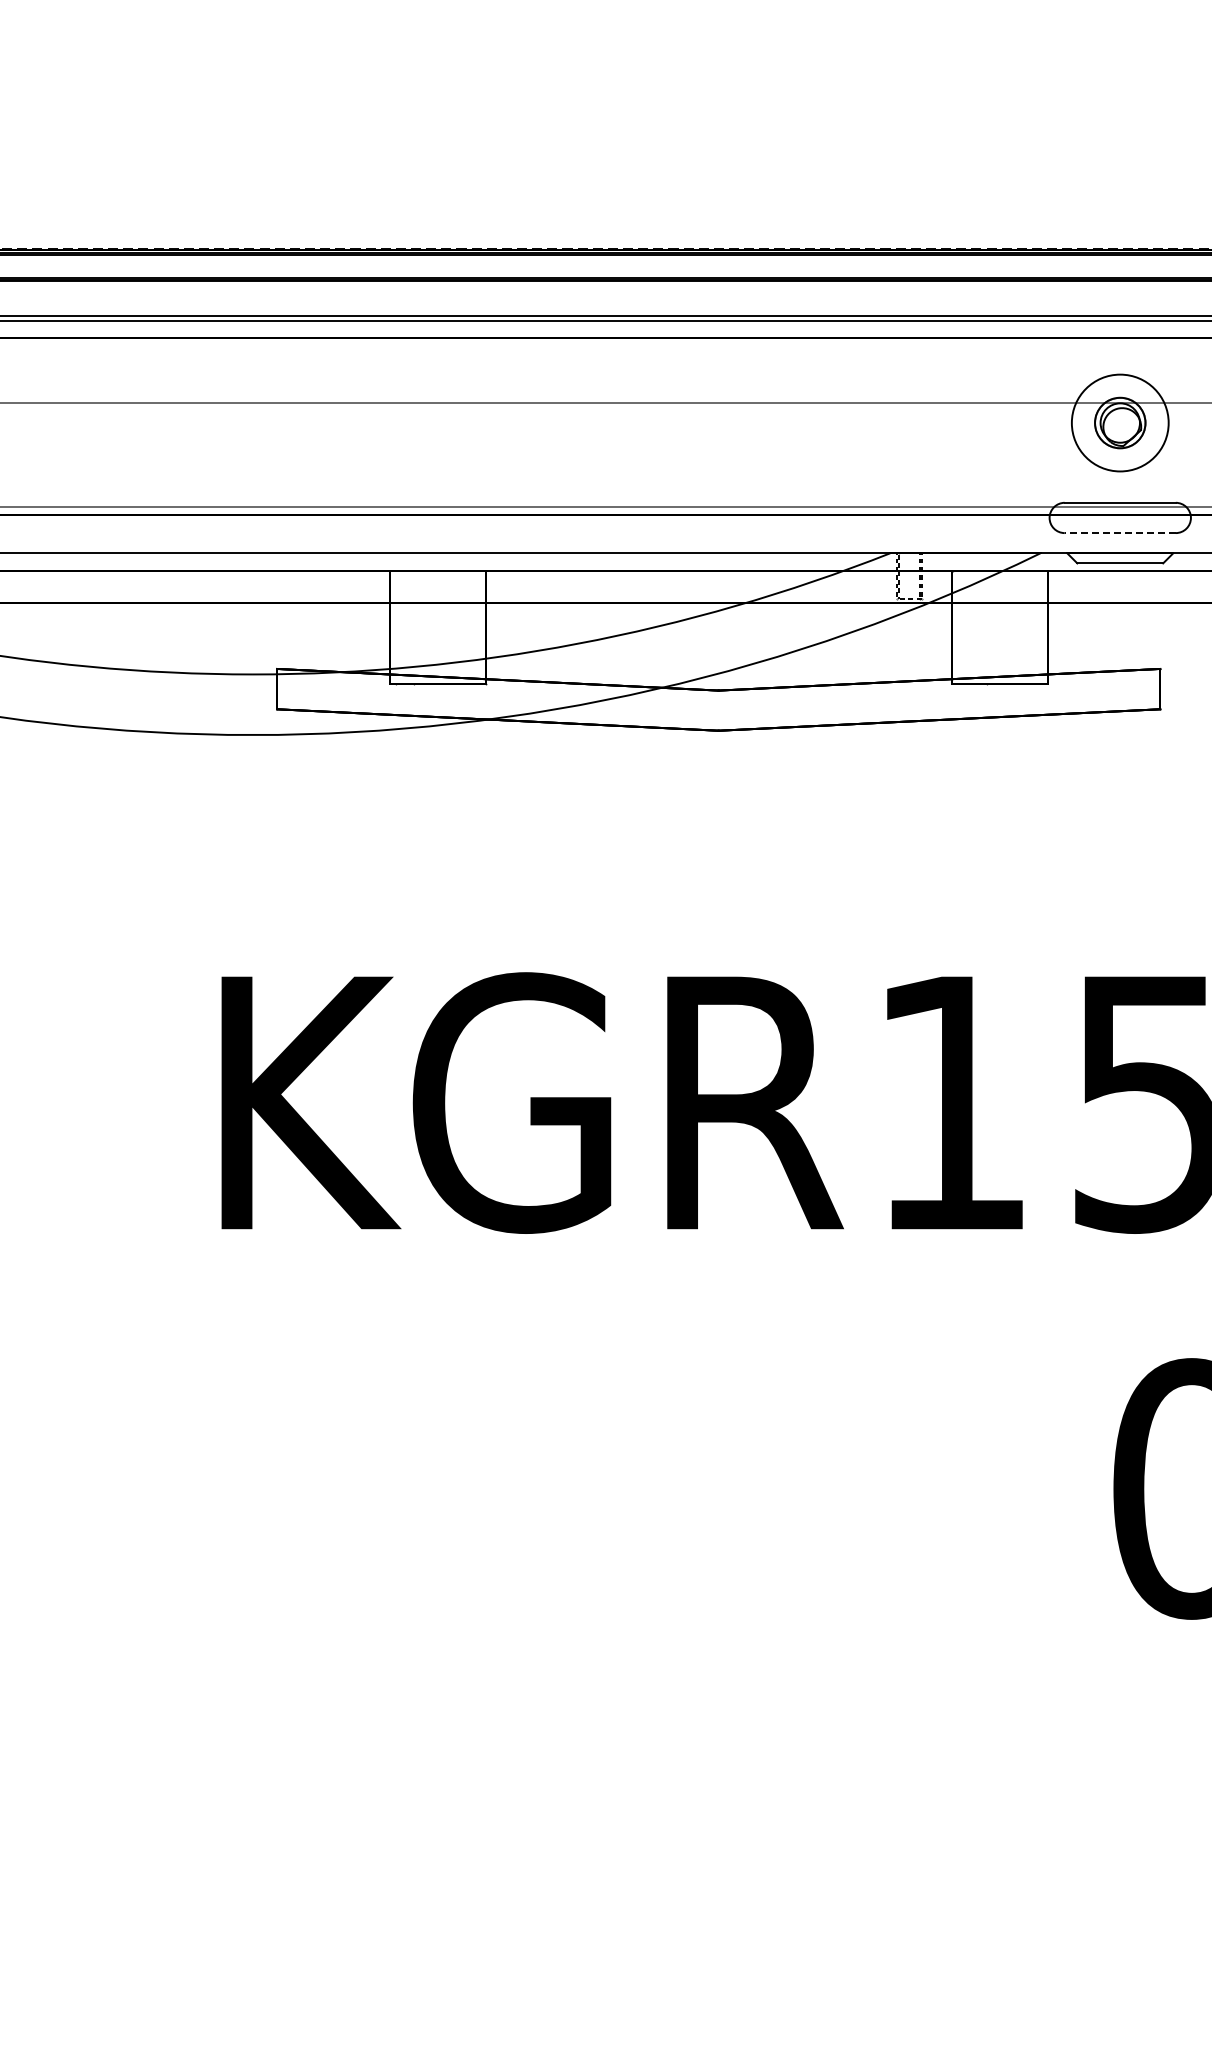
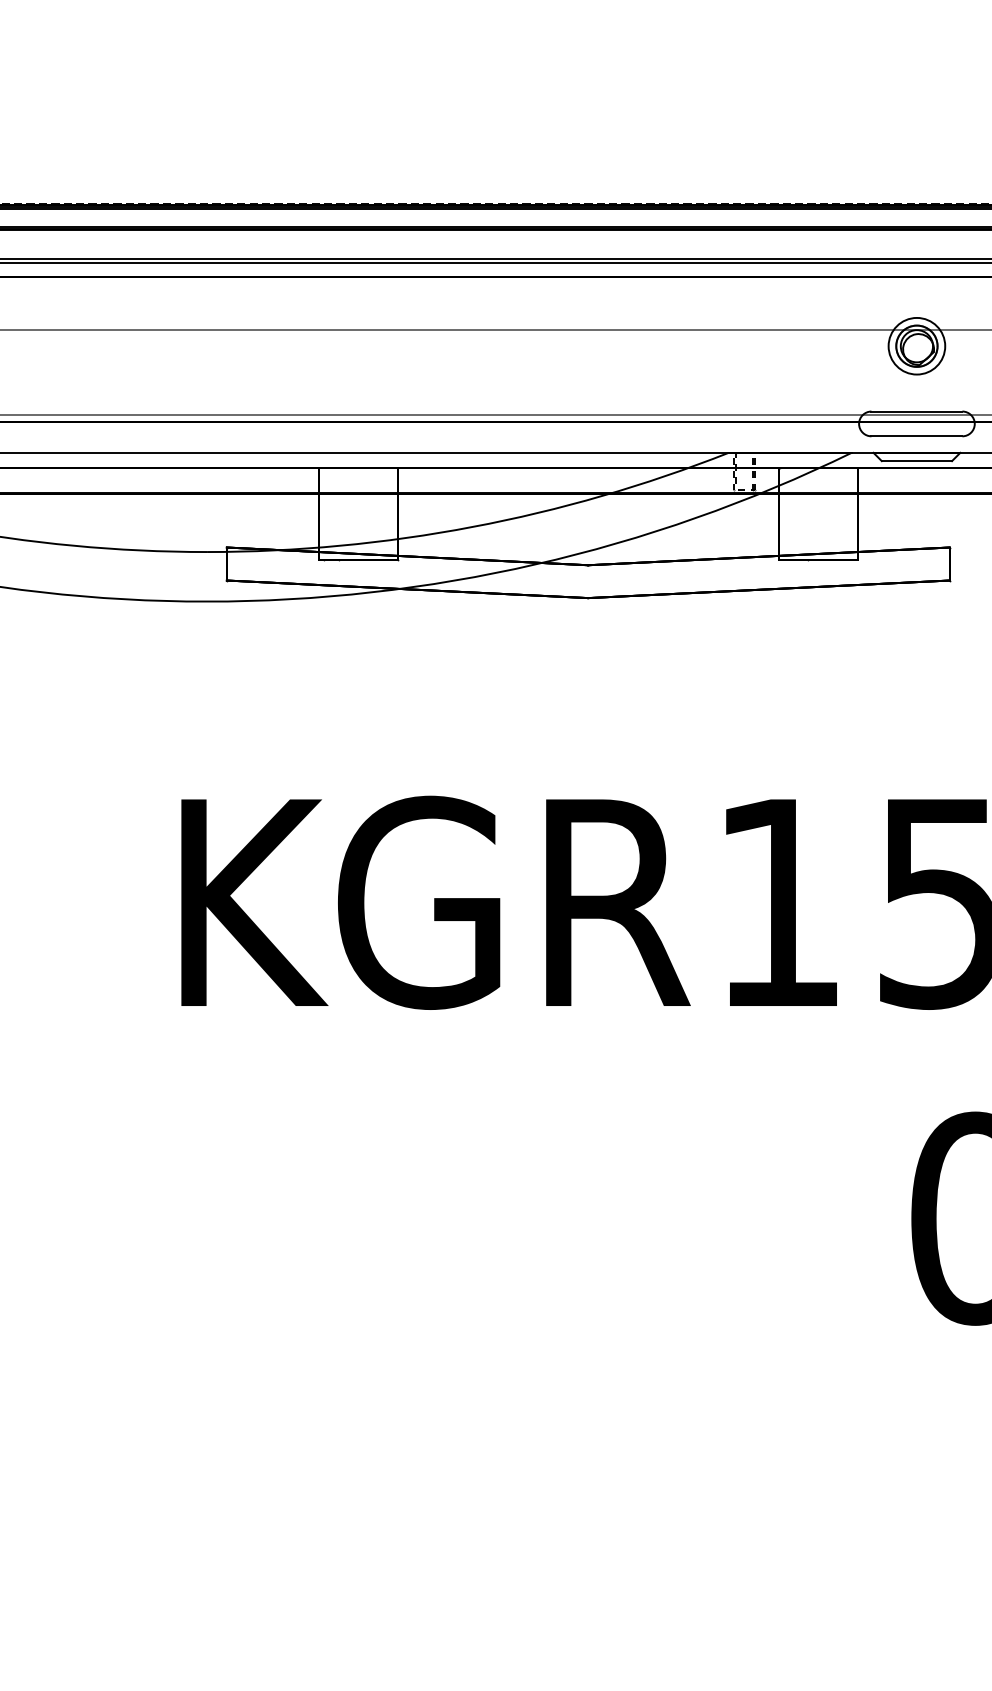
circle: (1119, 422) -> (916, 345), size x0.71
line: (1120, 533) -> (917, 436), dashed -> solid

